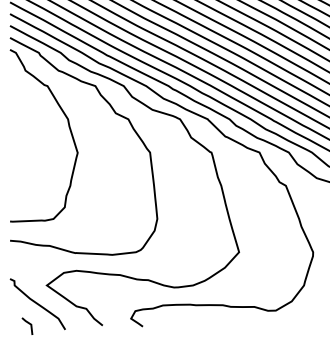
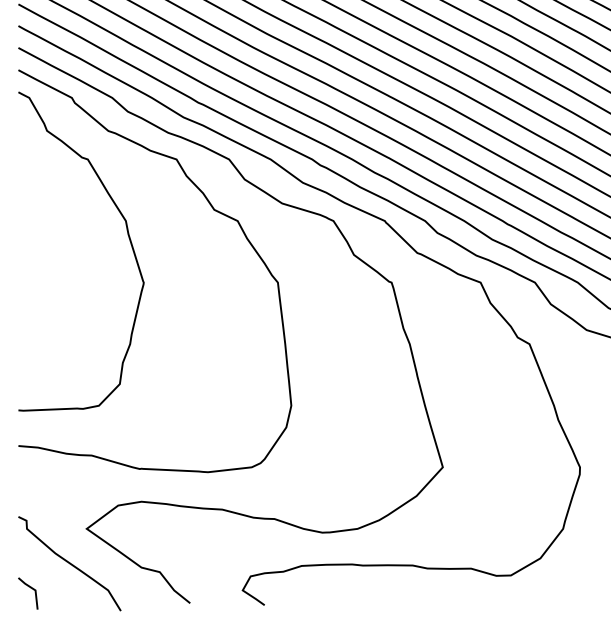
line: (27, 323) -> (28, 588), moved

